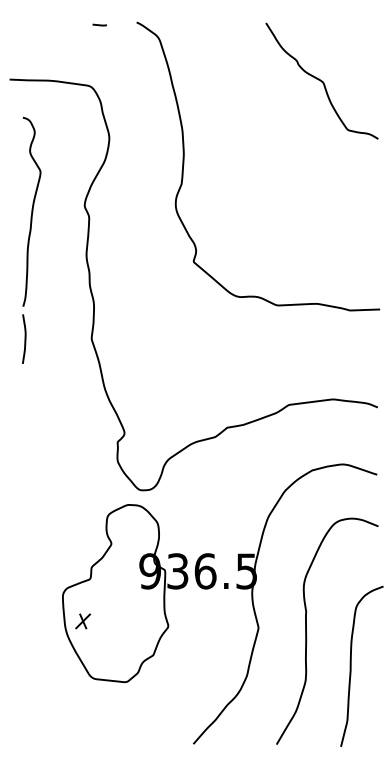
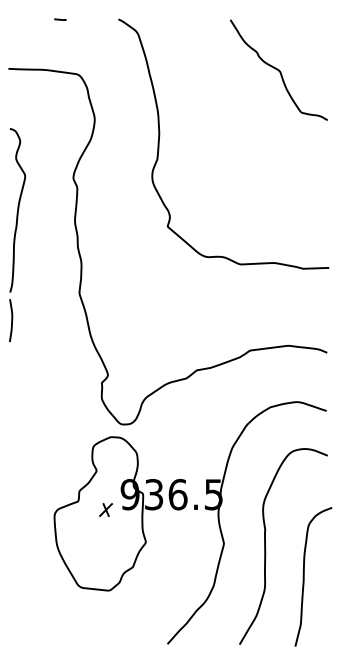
curve: (99, 24) -> (60, 19), moved
part: (31, 240) -> (17, 235), moved
part: (82, 620) -> (105, 509), moved

